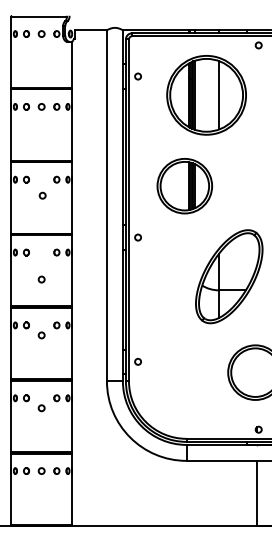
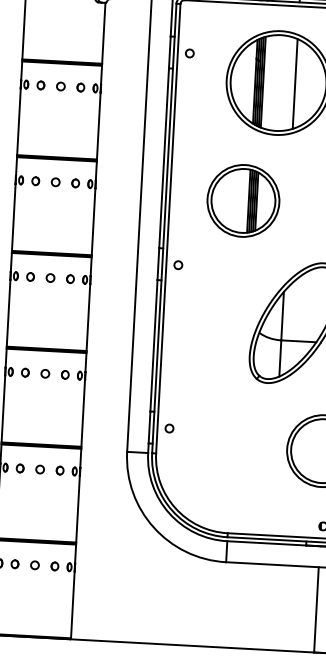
circle: (42, 195) -> (55, 181), moved
circle: (41, 279) -> (50, 277), moved
circle: (41, 335) -> (45, 373), moved
circle: (41, 408) -> (39, 469), moved

